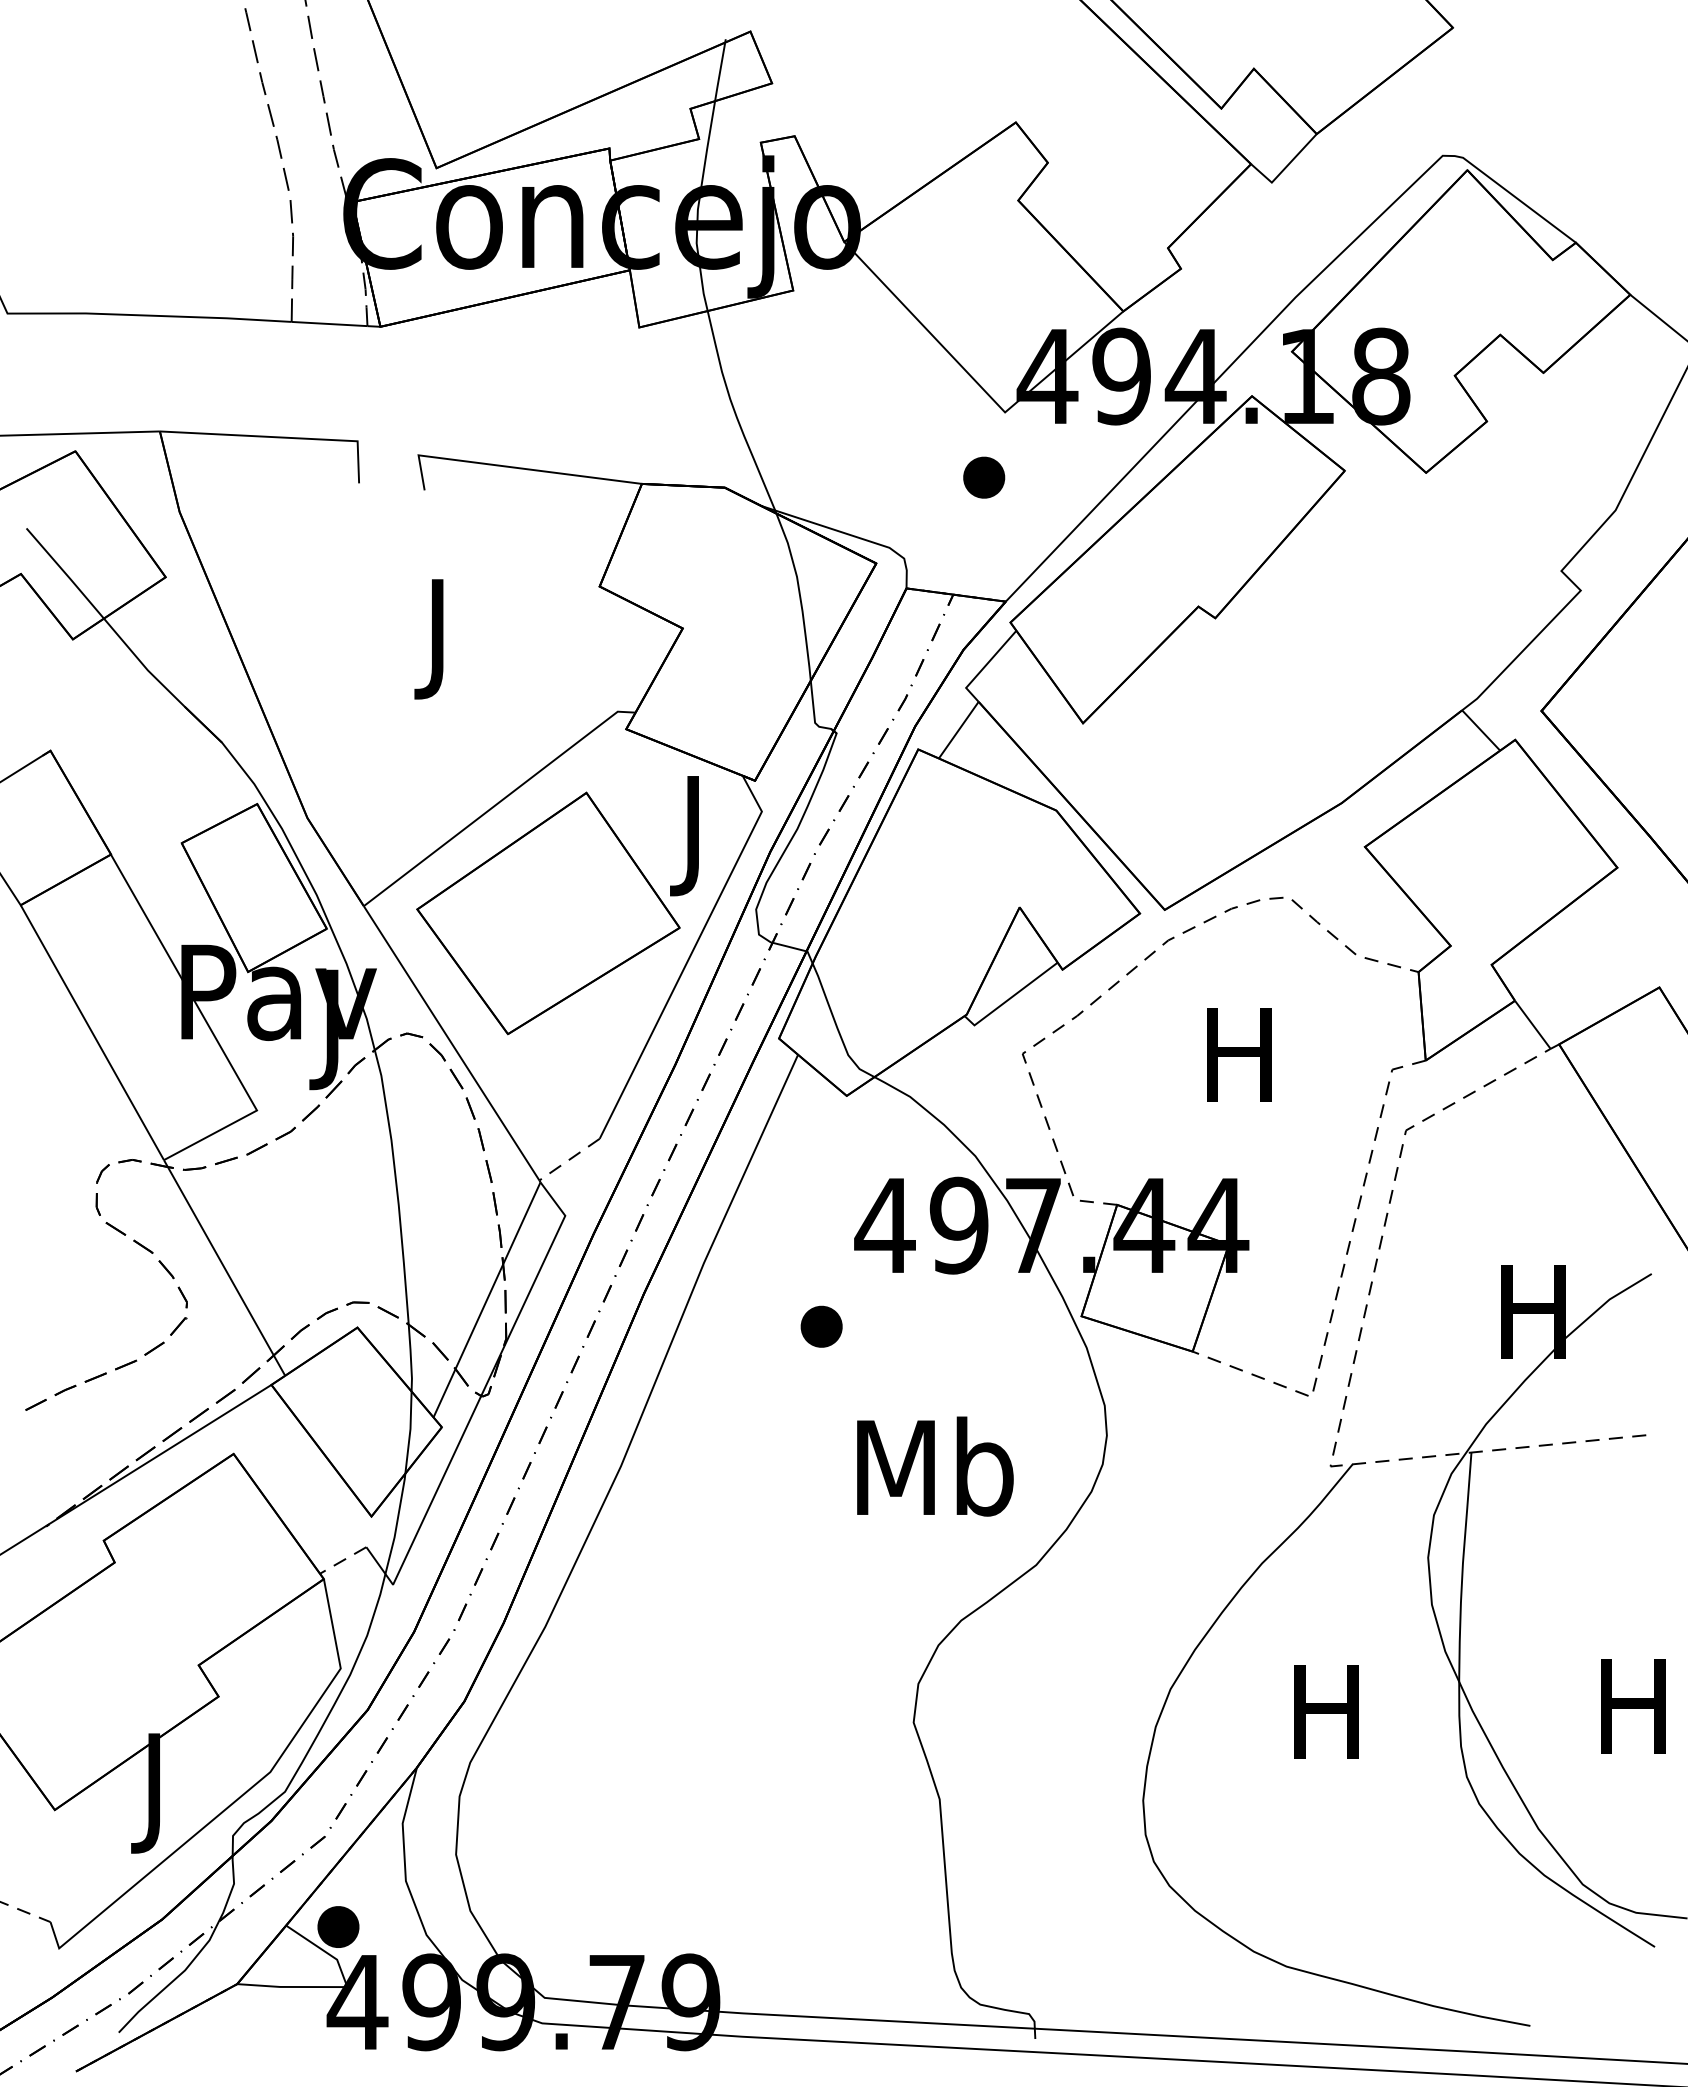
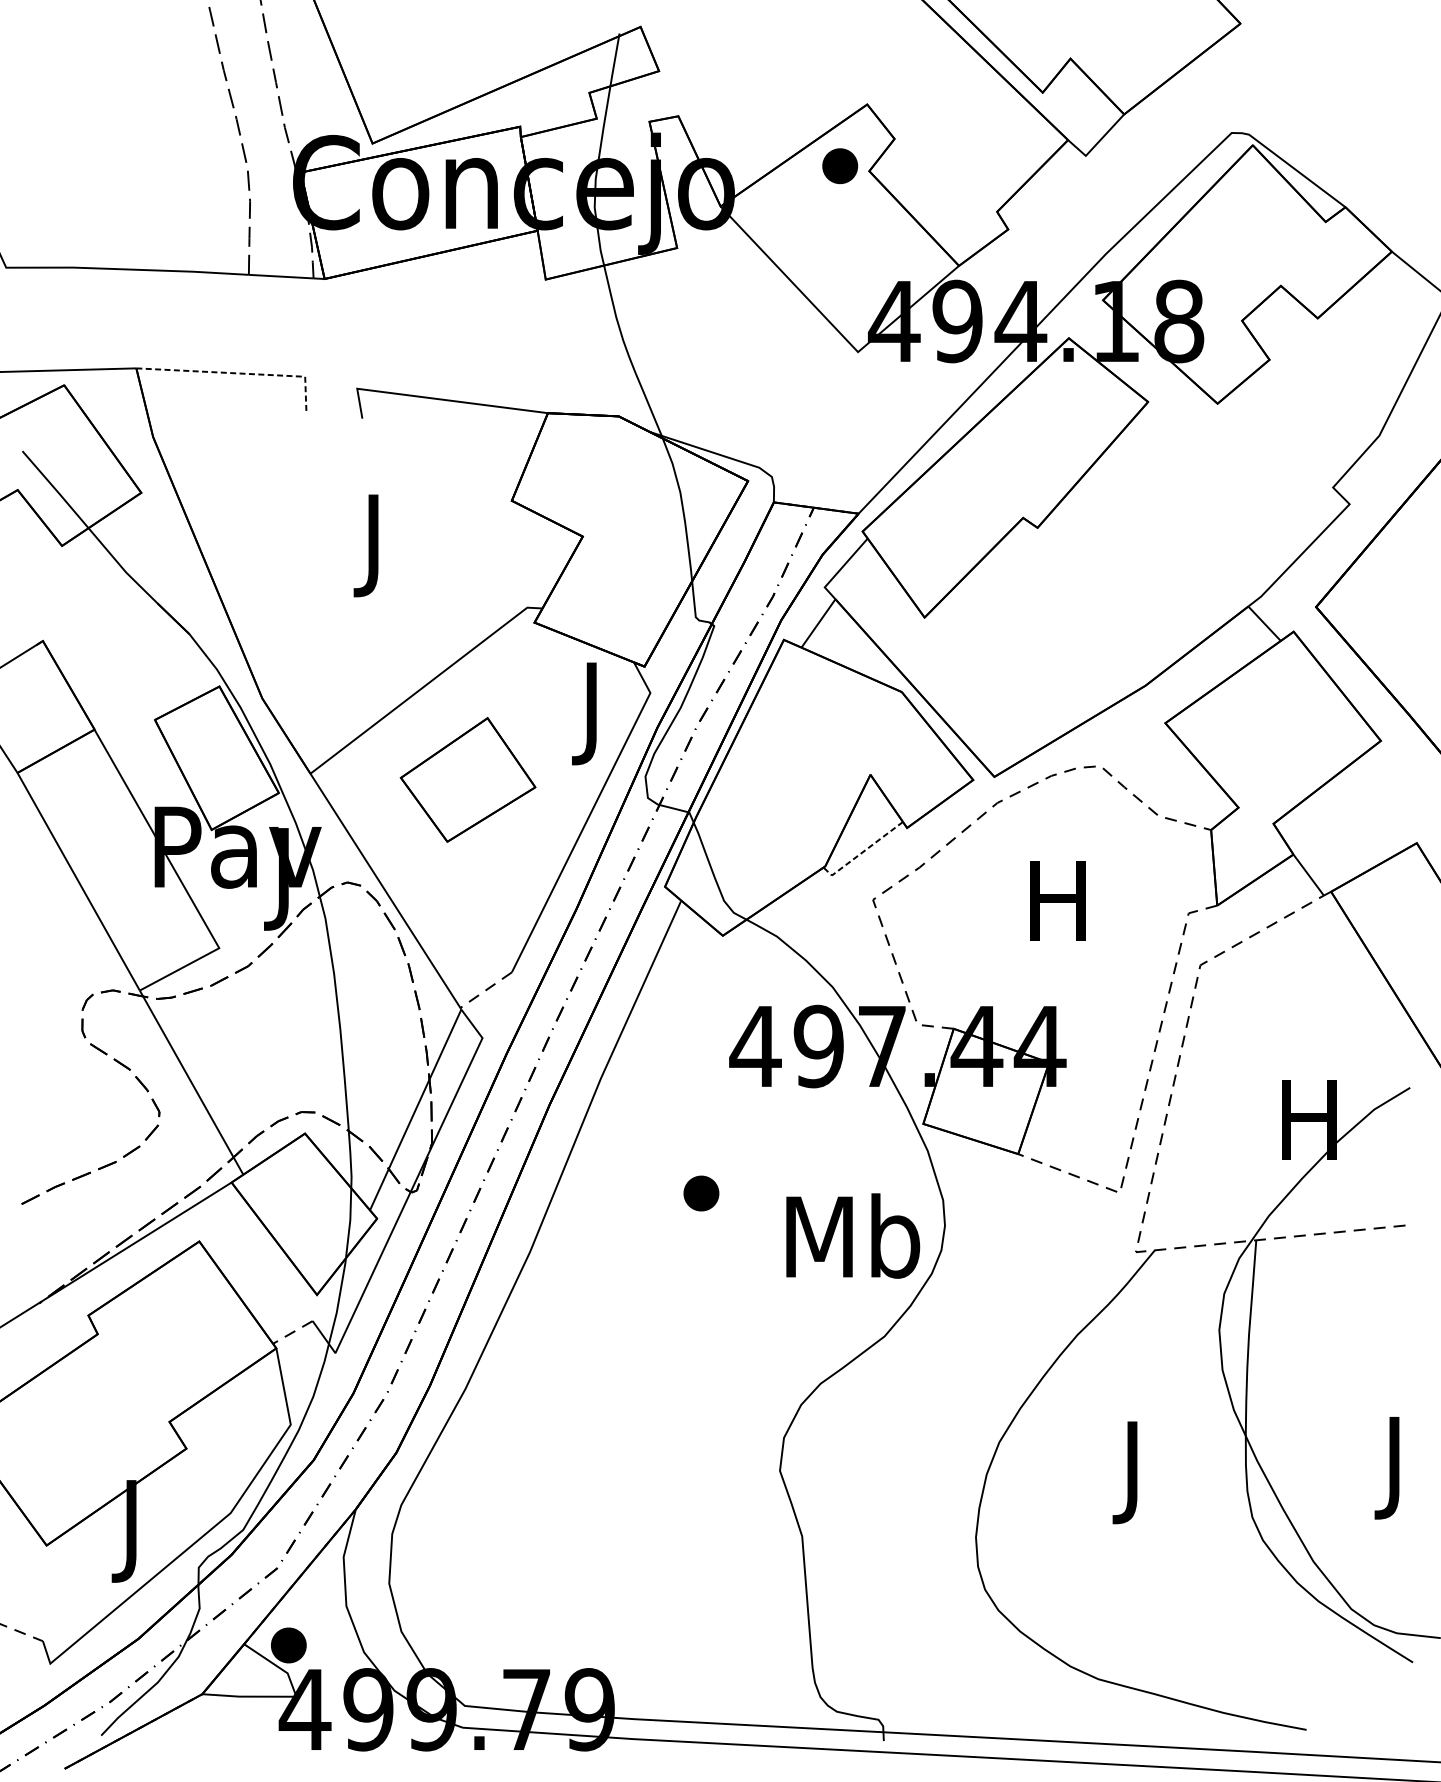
line: (280, 437) -> (239, 373), solid -> dashed
part: (984, 477) -> (840, 166), moved
part: (548, 913) -> (468, 779), size x0.6
line: (1010, 998) -> (862, 852), solid -> dashed
part: (821, 1326) -> (701, 1193), moved
text: (935, 1466) -> (853, 1235), moved
text: (1633, 1719) -> (1394, 1468), H -> J
text: (1326, 1724) -> (1132, 1472), H -> J

